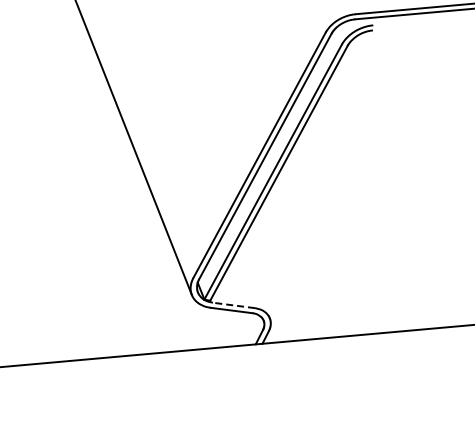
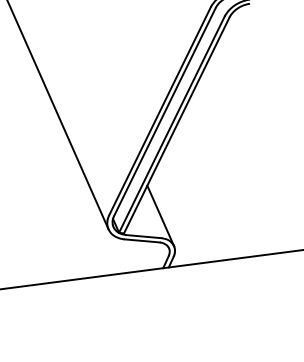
line: (254, 281) -> (160, 216), added
line: (233, 305) -> (143, 236), dashed -> solid

